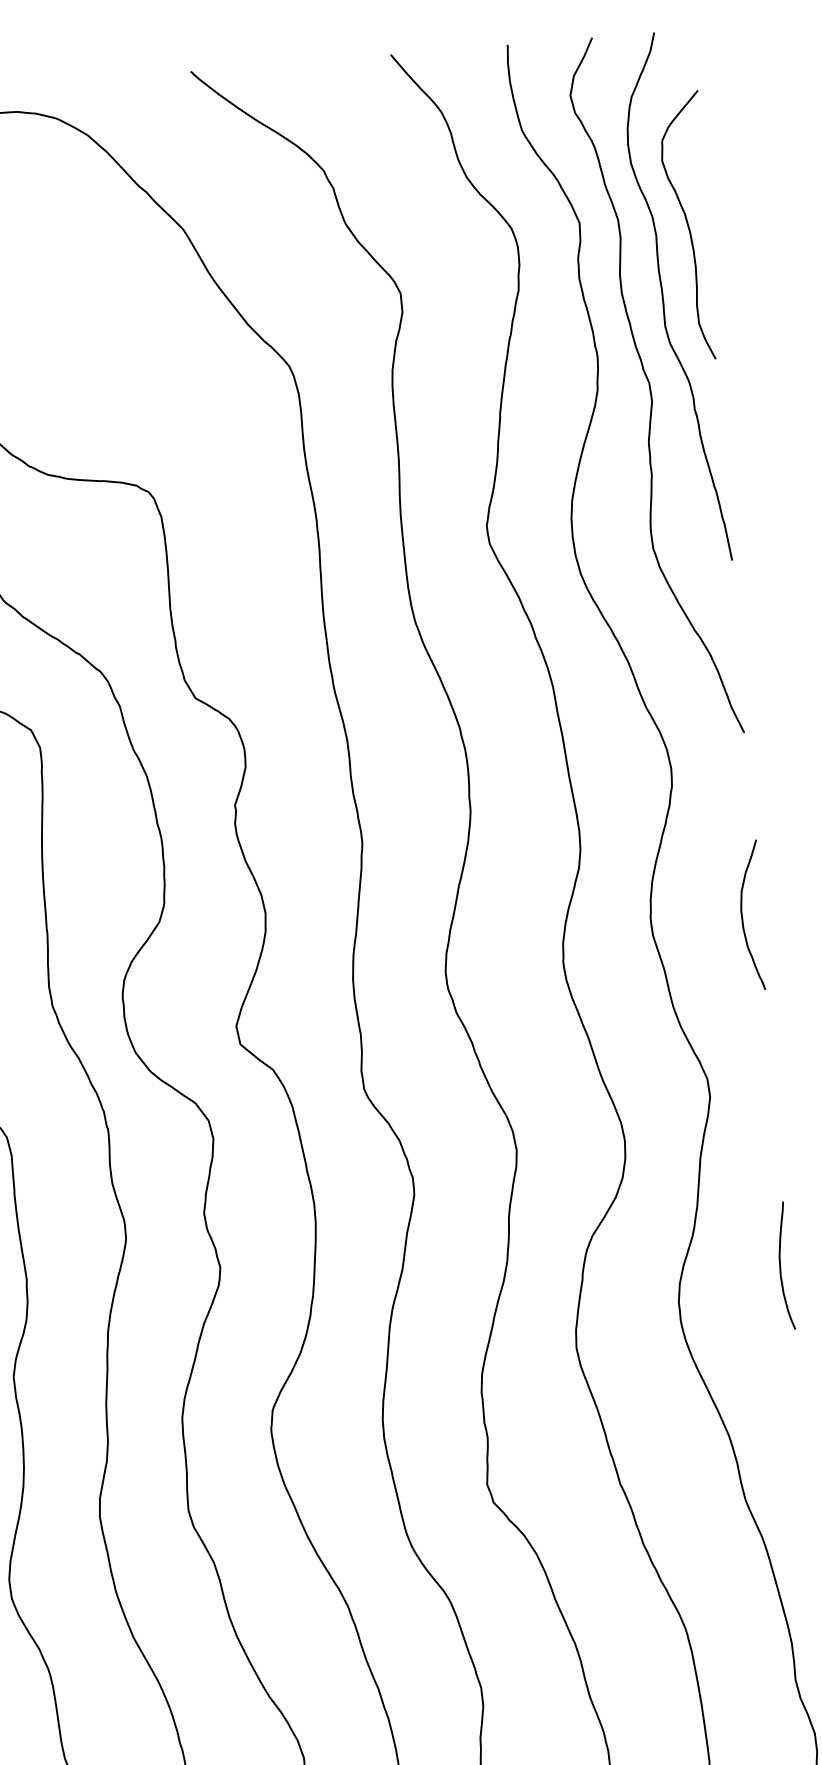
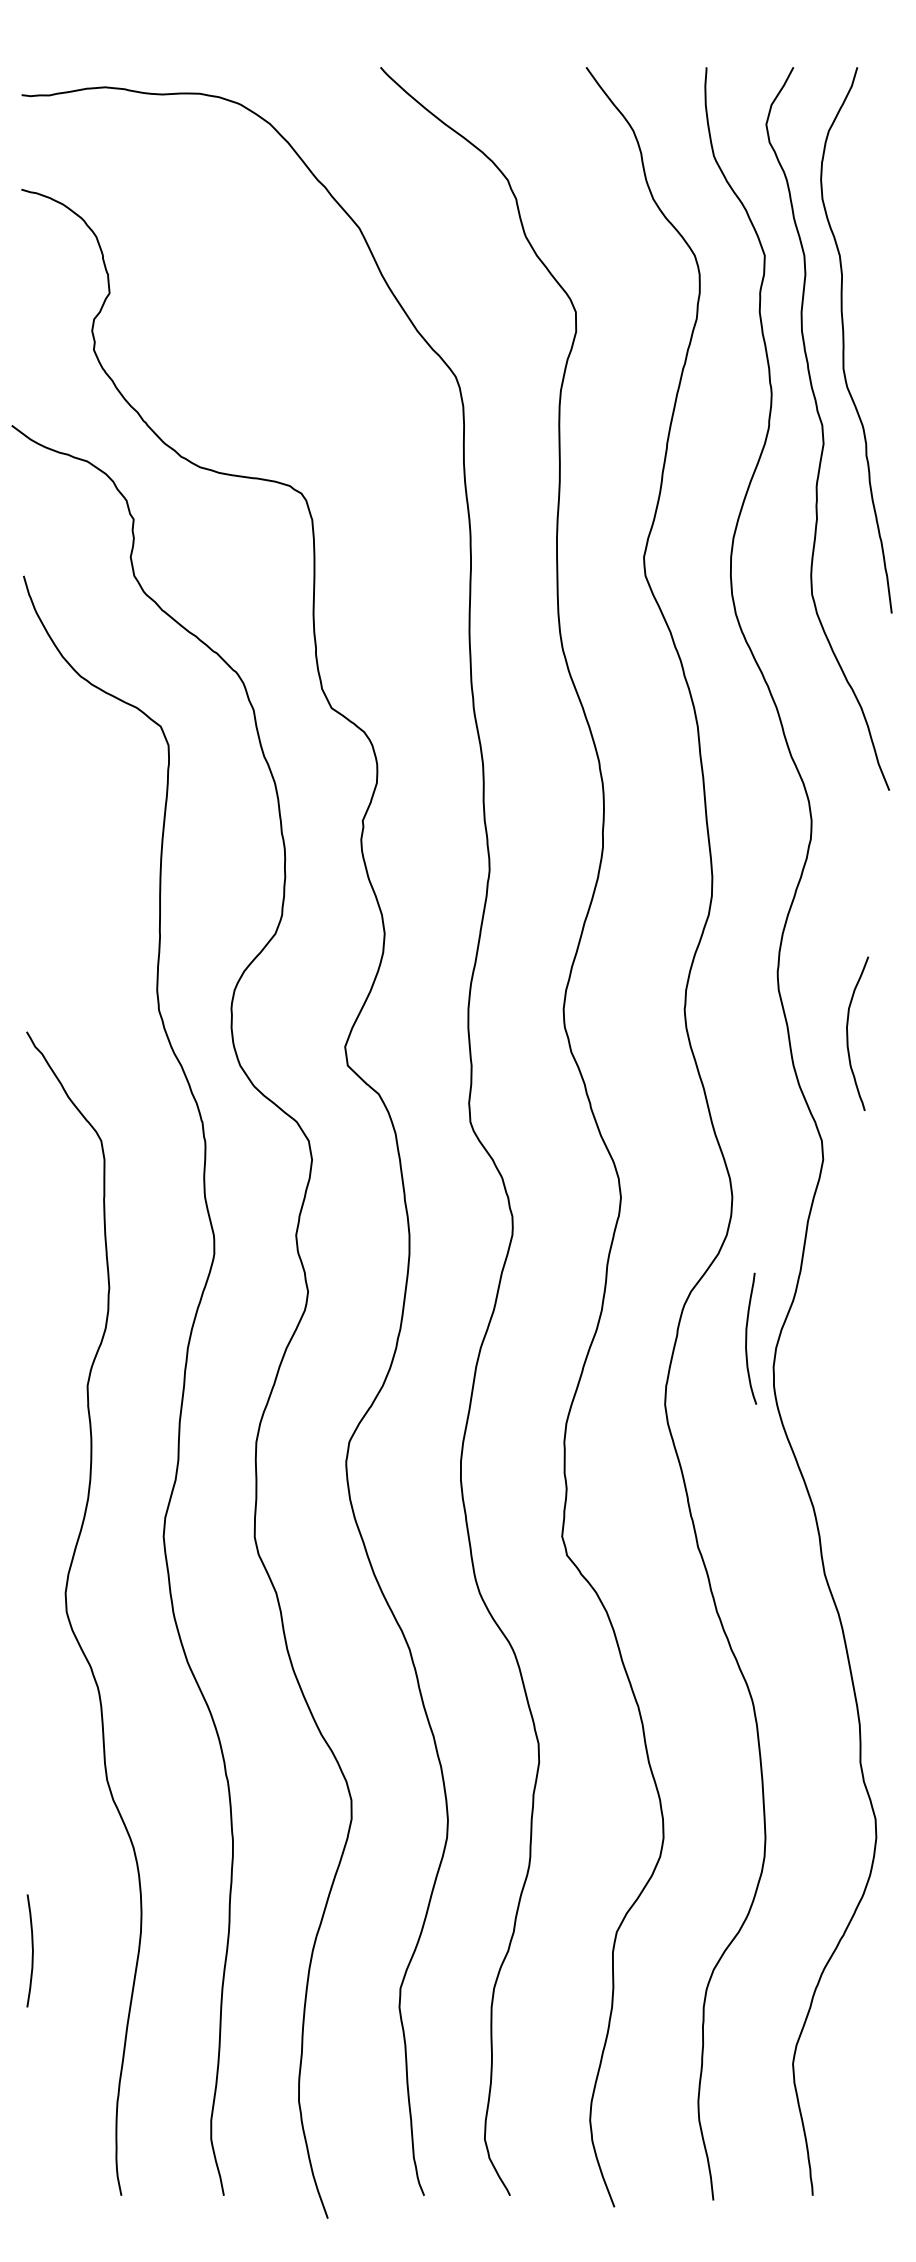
curve: (688, 225) -> (875, 267), removed
curve: (743, 915) -> (848, 1033), moved
curve: (781, 1266) -> (747, 1338), moved

